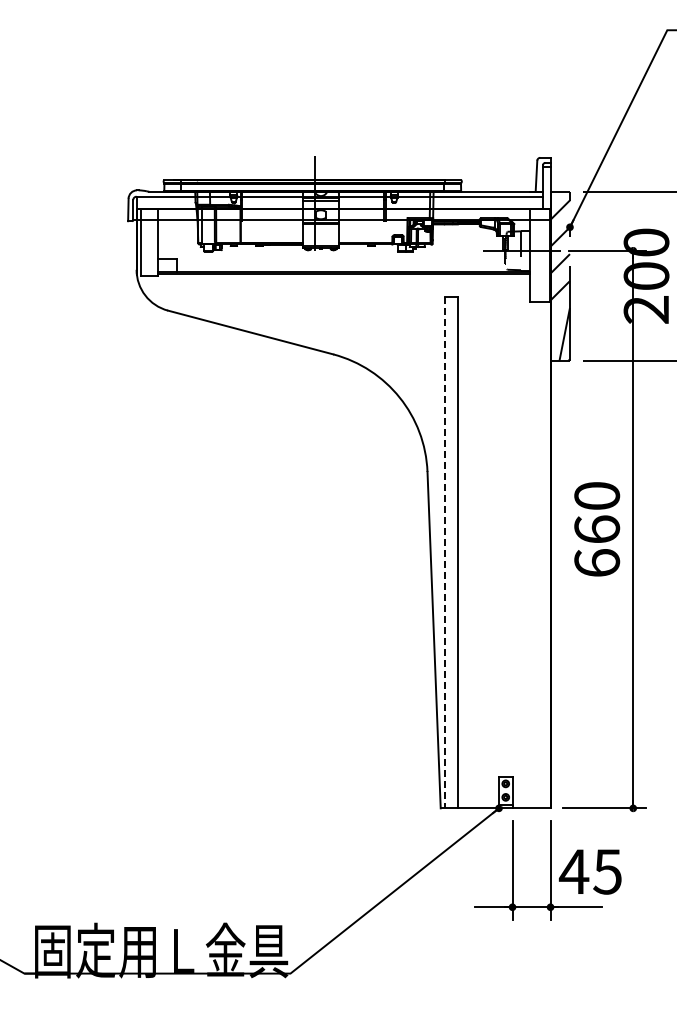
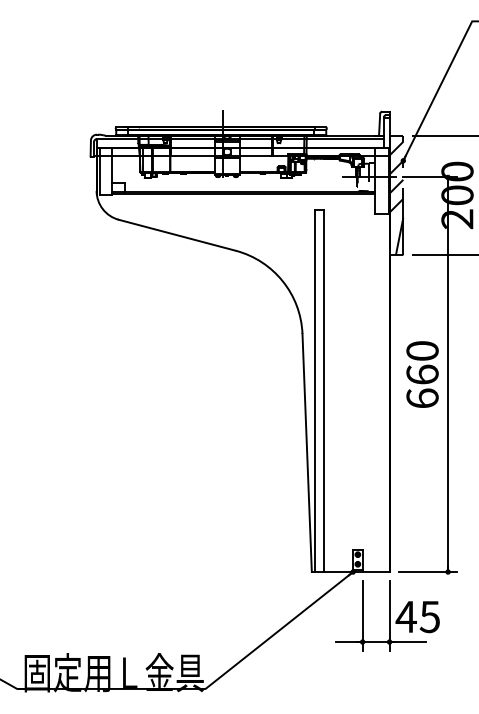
line: (444, 552) -> (314, 390), dashed -> solid

